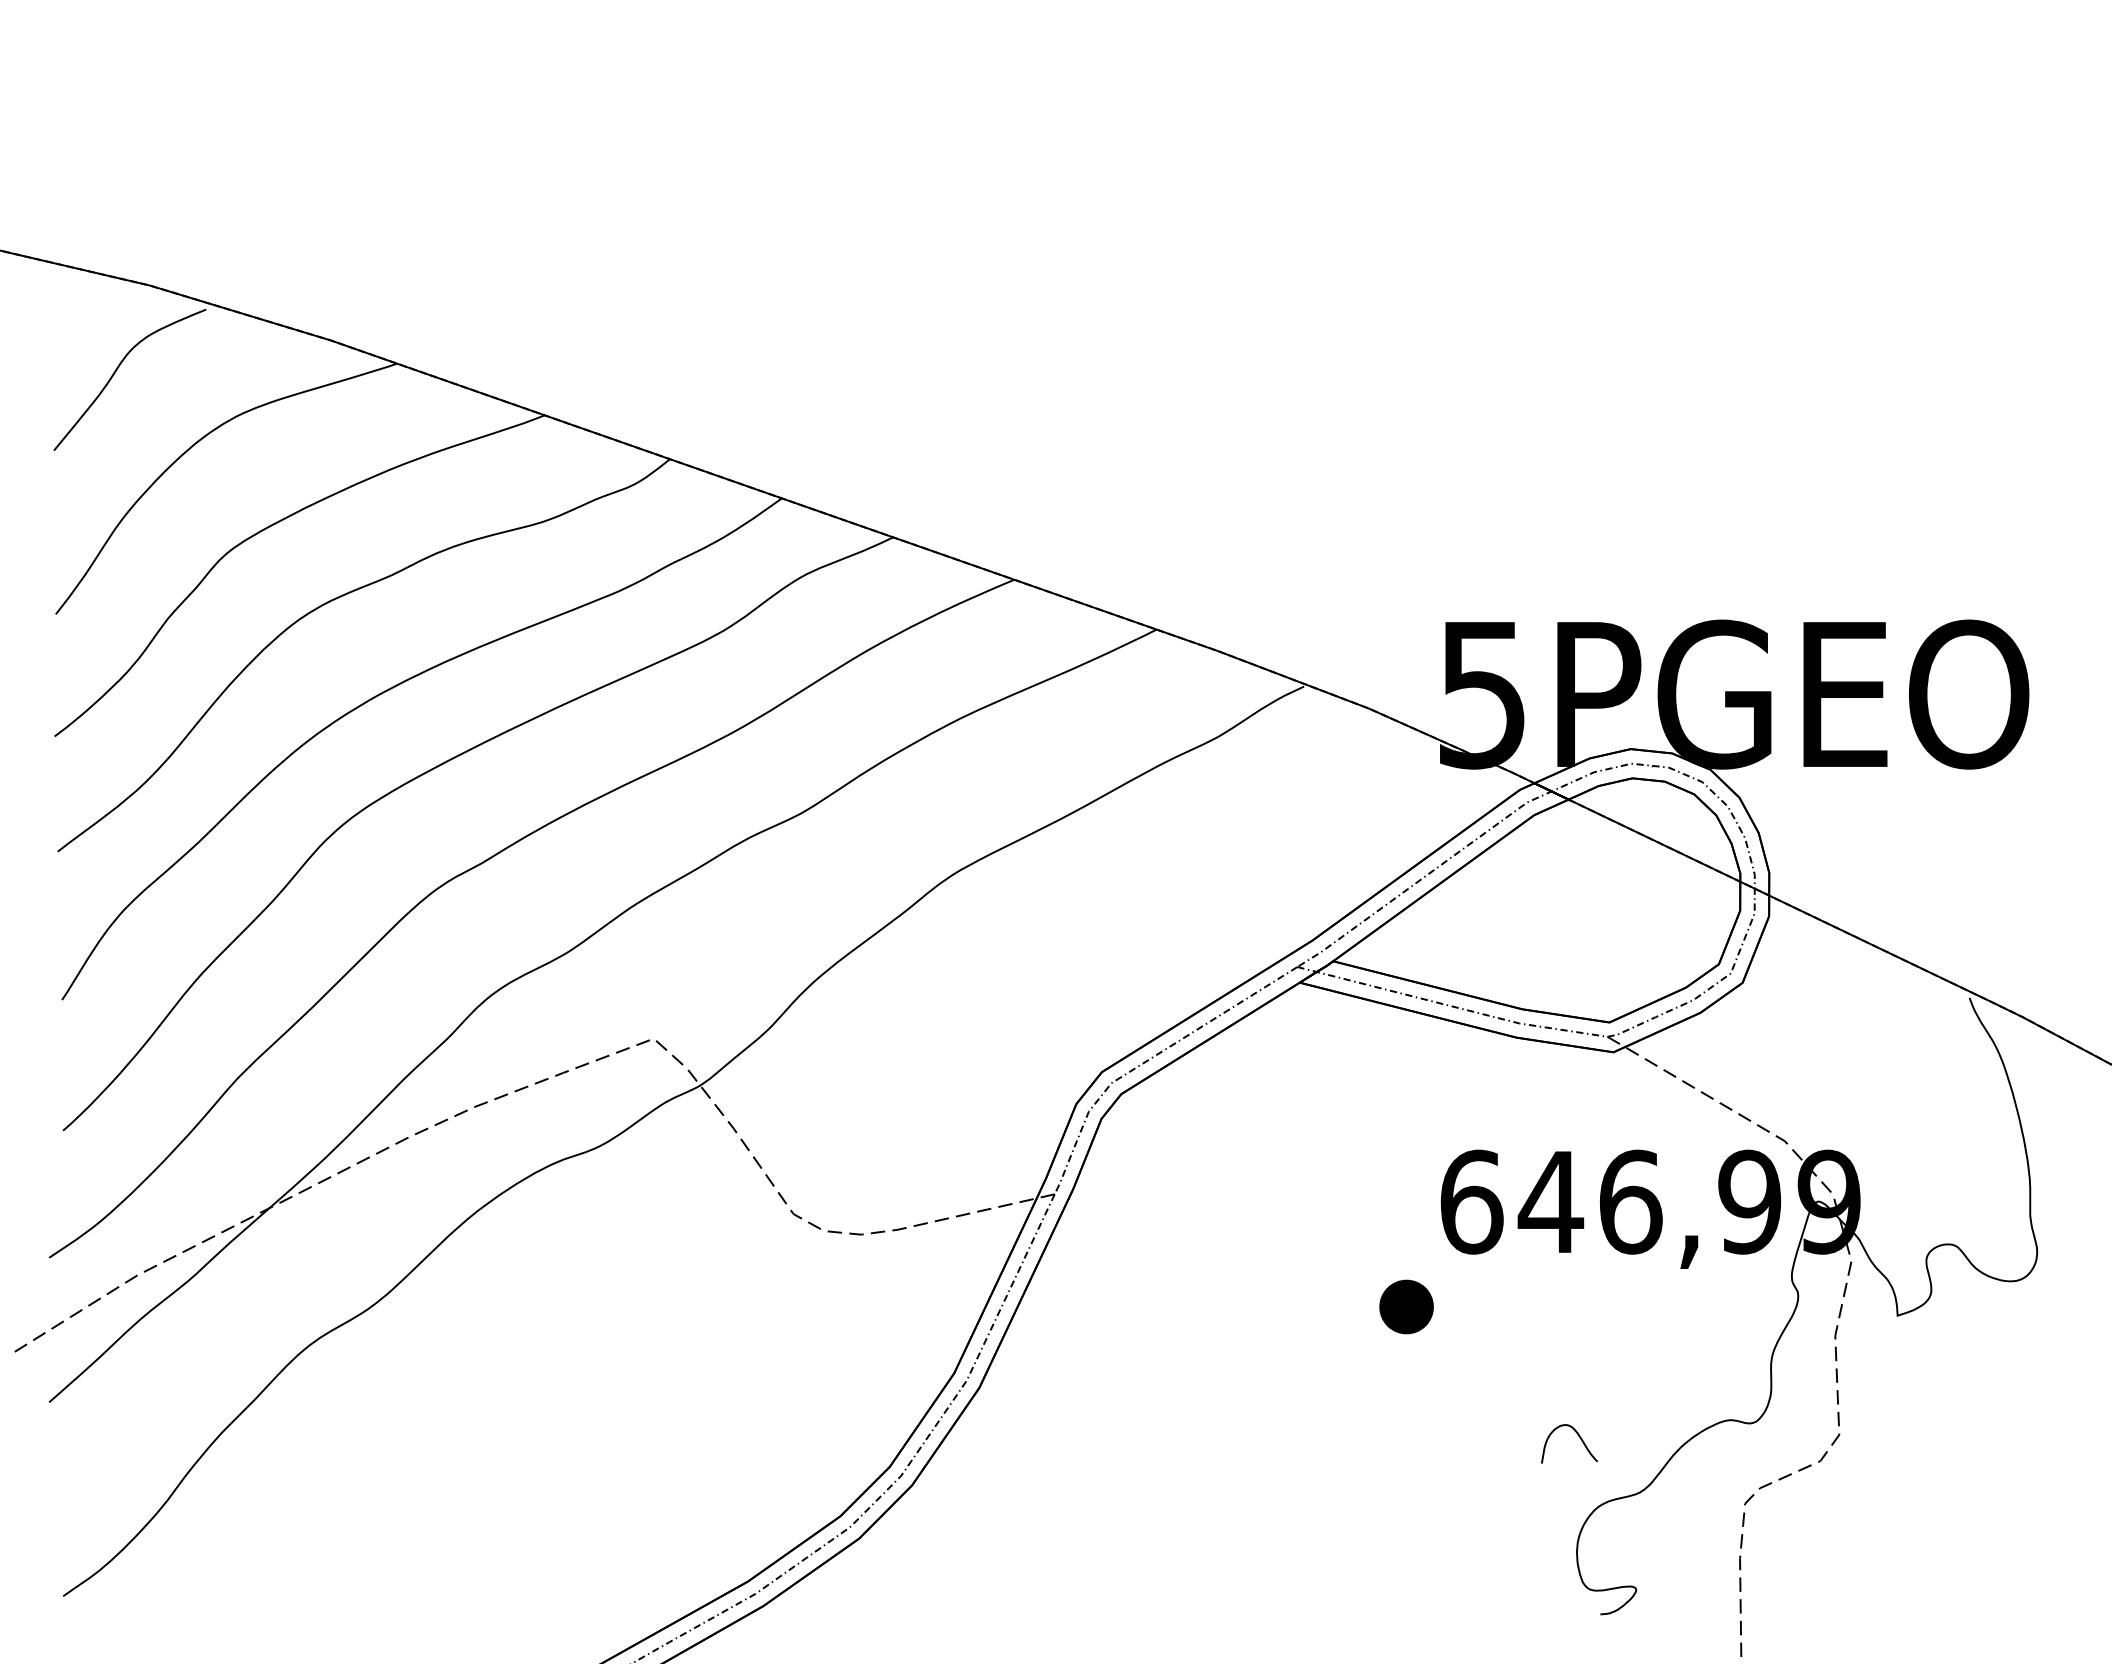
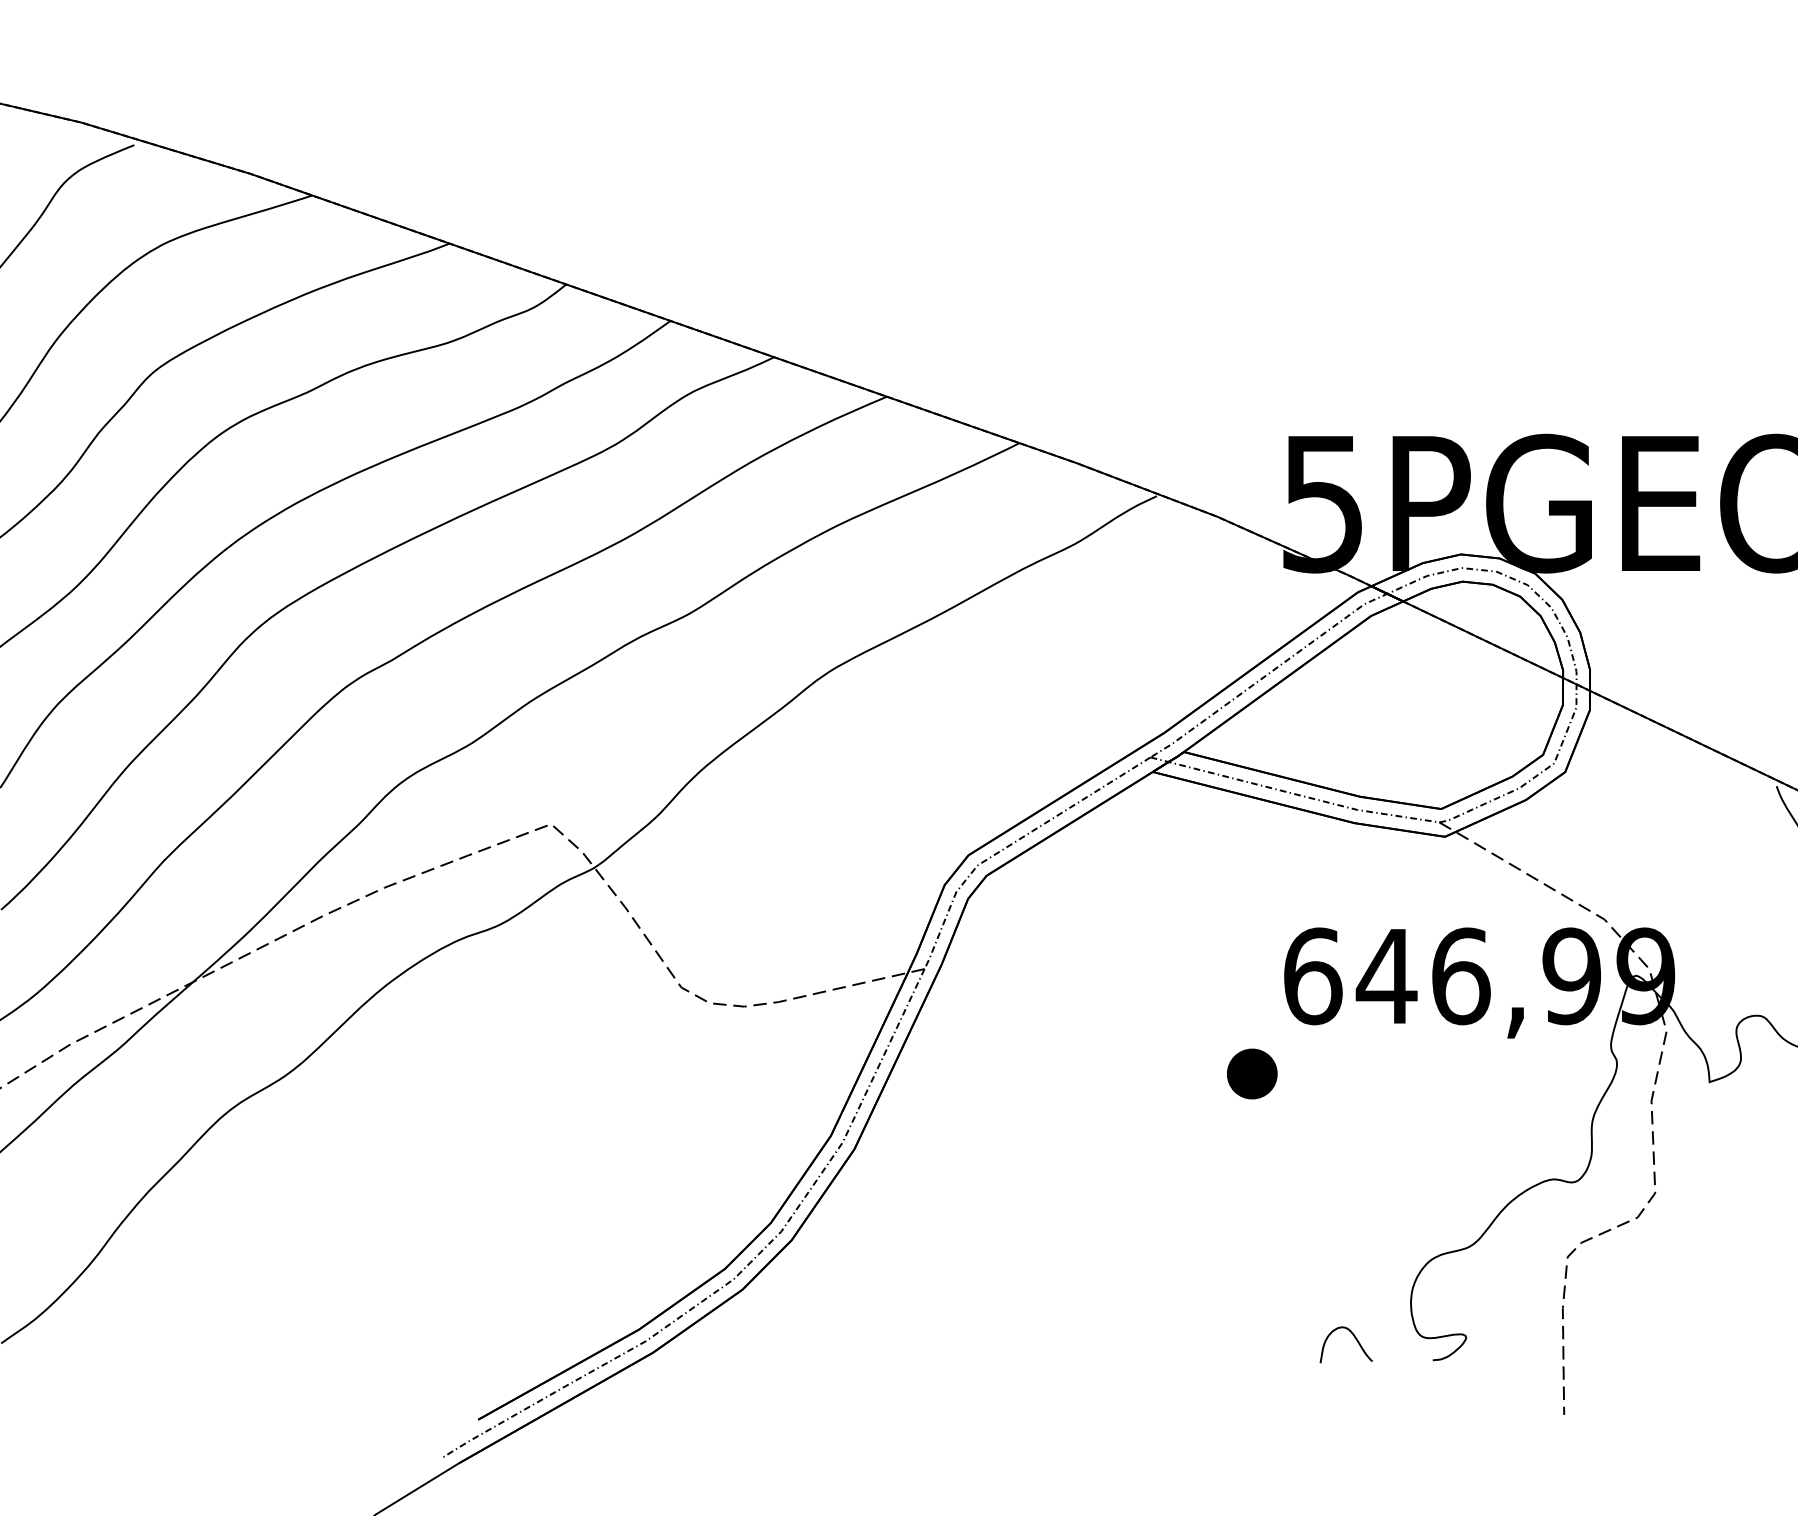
curve: (1579, 1438) -> (1355, 1339), moved

